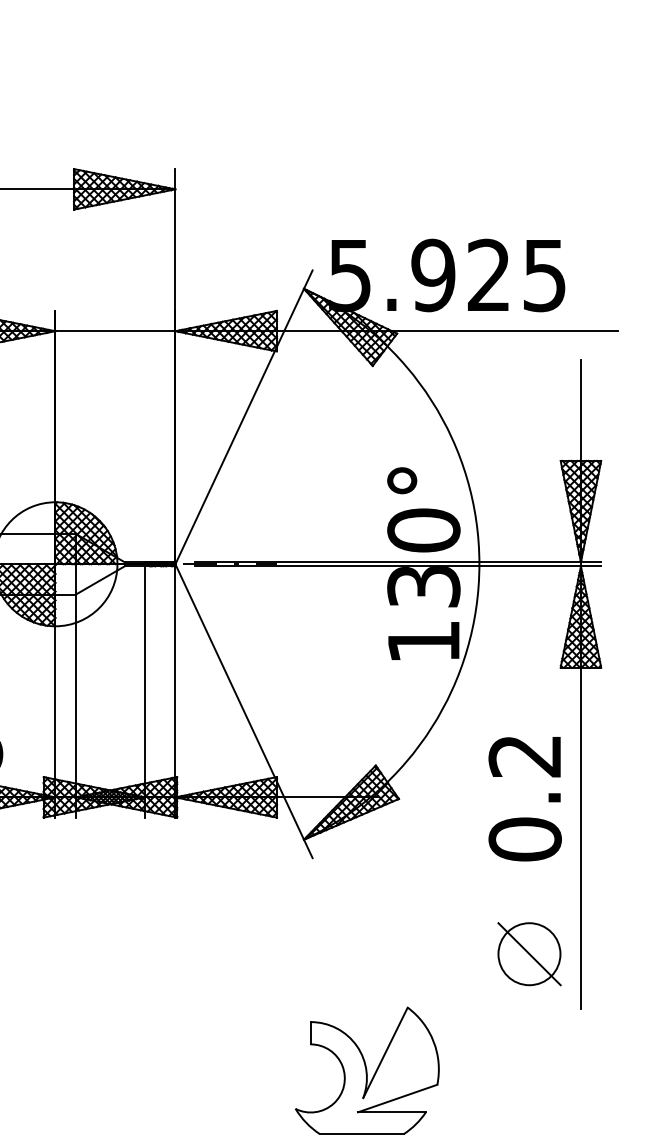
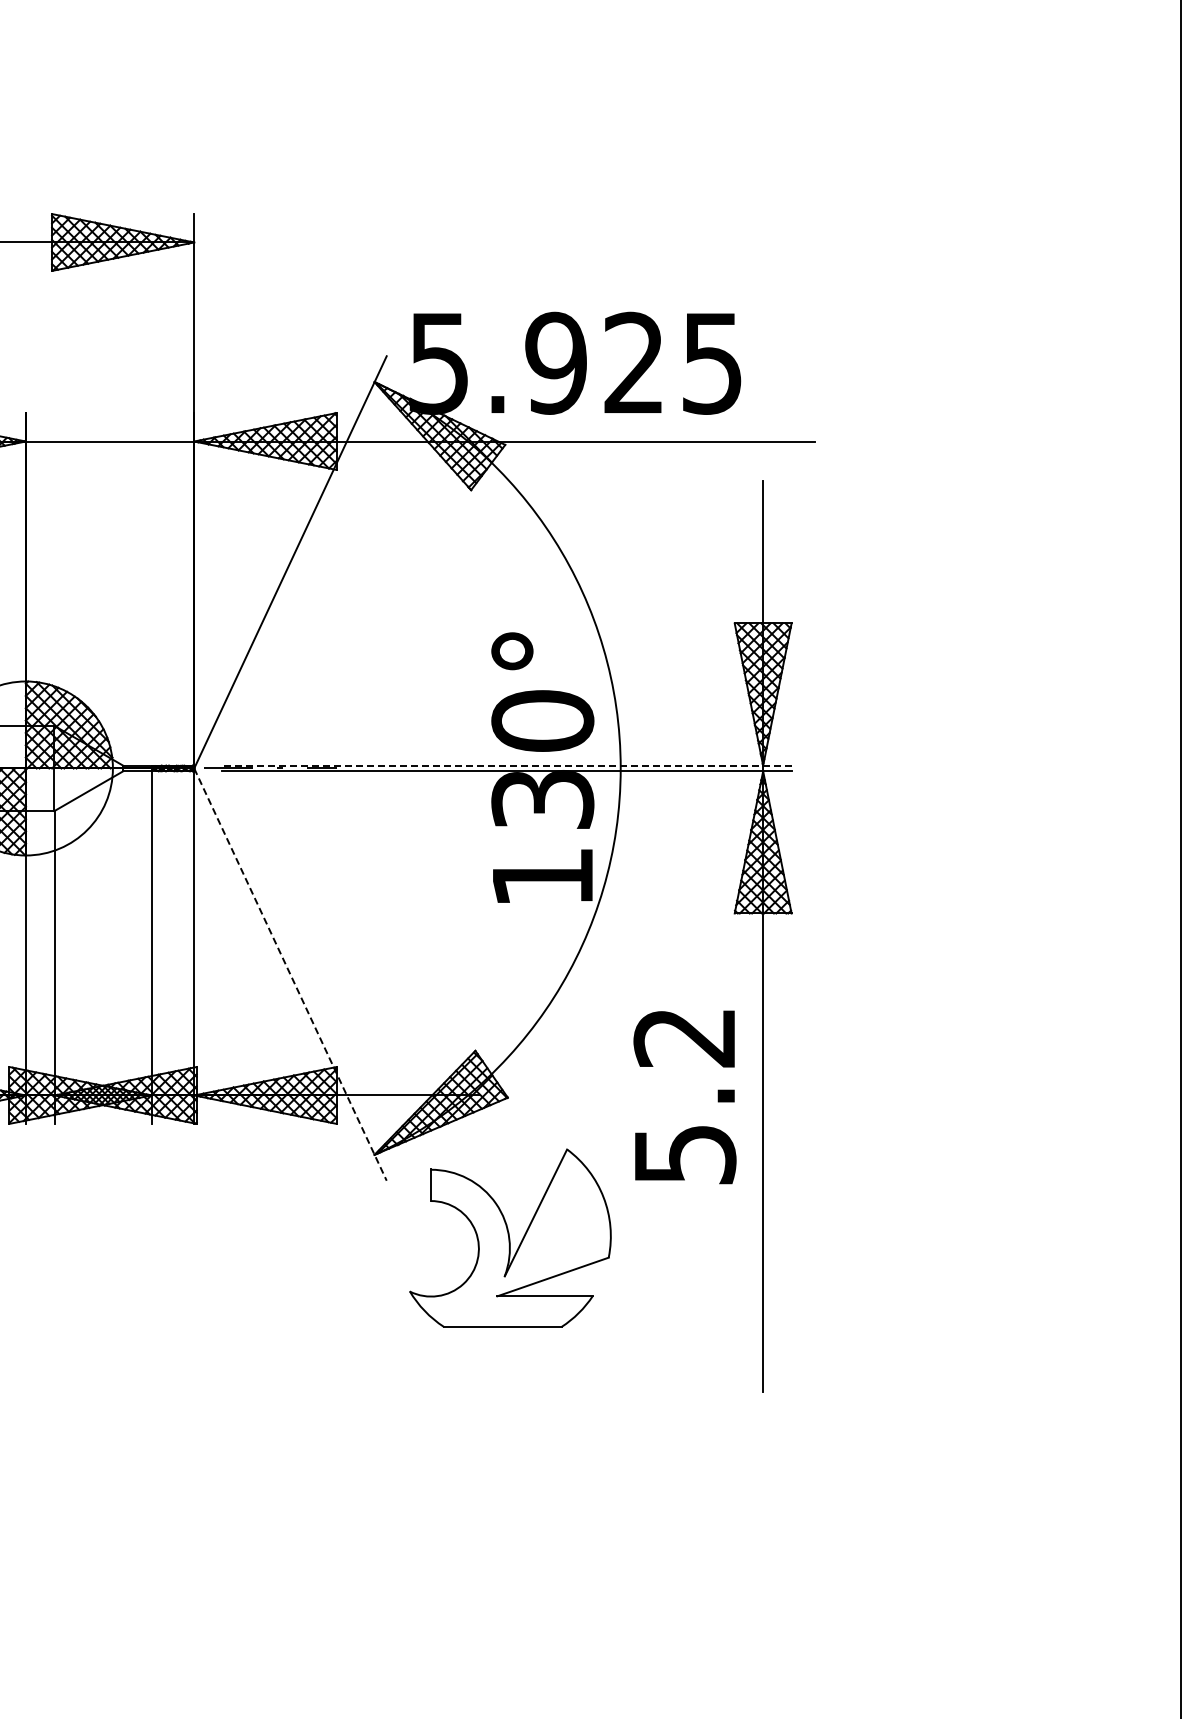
line: (397, 562) -> (506, 765), solid -> dashed
line: (244, 711) -> (290, 975), solid -> dashed
text: (524, 839) -> (684, 1154), 0.2 -> 5.2
part: (529, 954) -> (690, 1315), removed
part: (367, 1070) -> (510, 1237), moved

